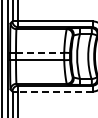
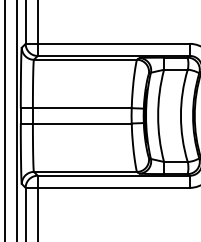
line: (40, 52) -> (83, 107), dashed -> solid
line: (55, 91) -> (113, 187), dashed -> solid

